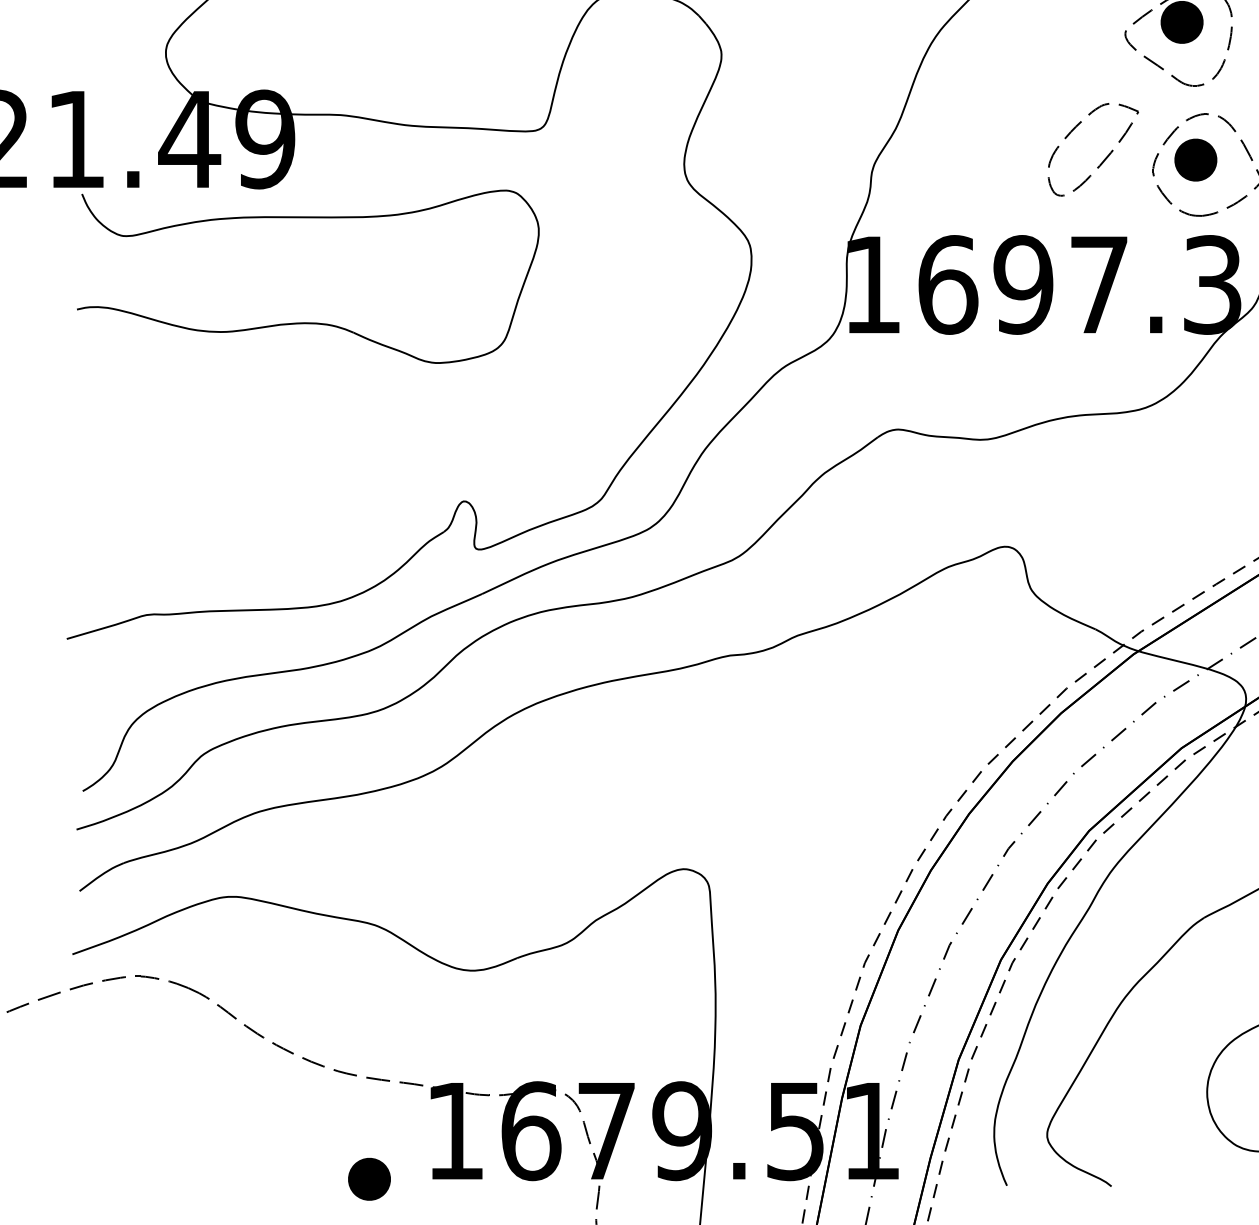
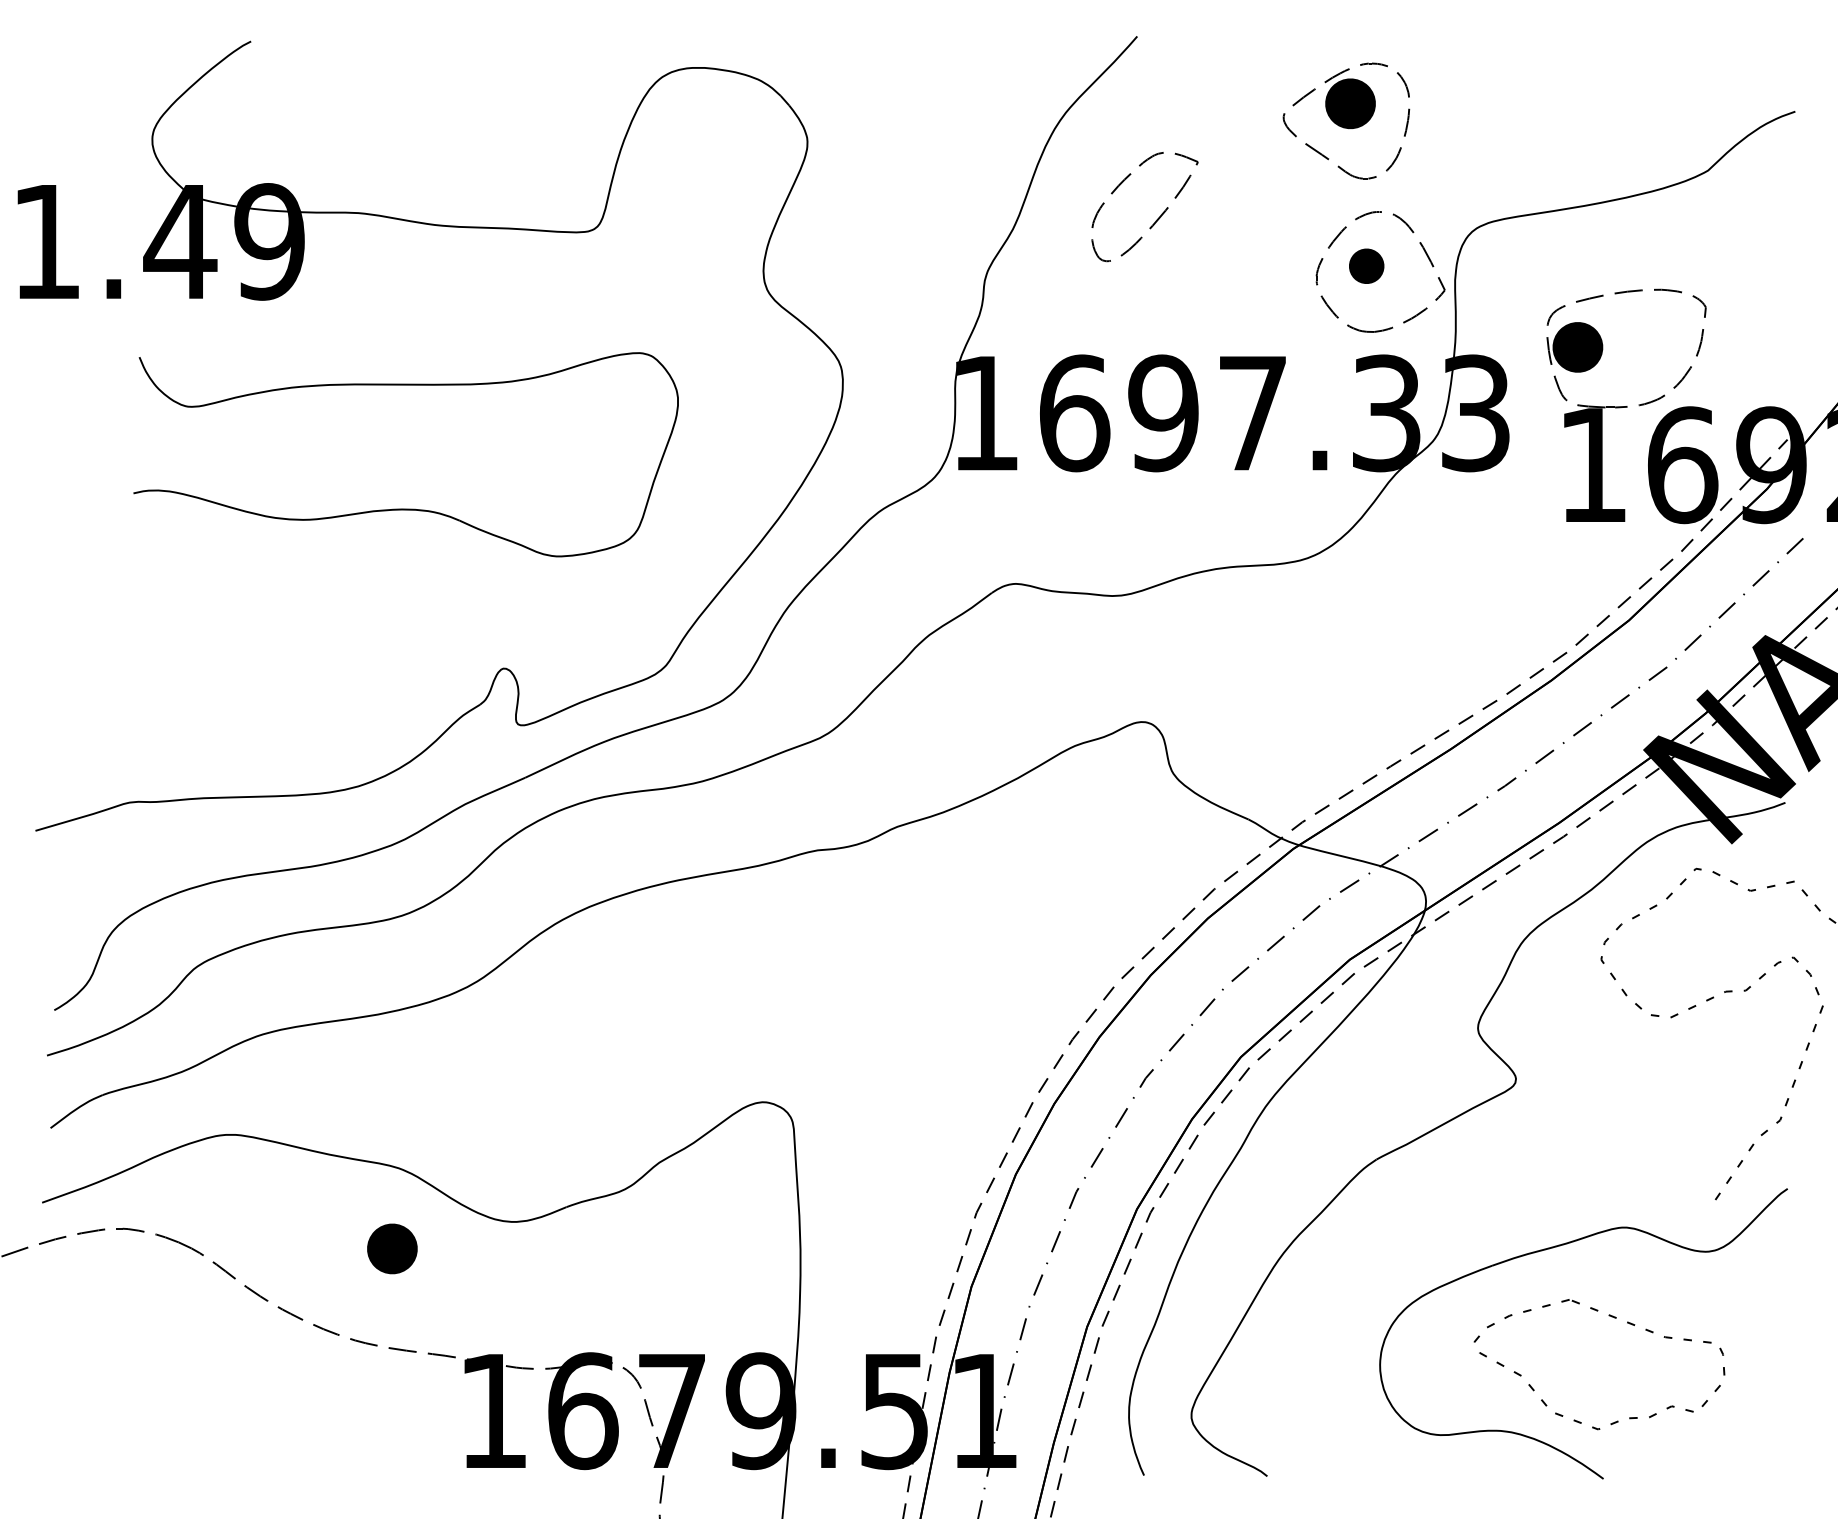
part: (1103, 160) -> (1156, 219), moved
part: (1195, 160) -> (1366, 266), size x0.7
part: (307, 322) -> (405, 508), moved
part: (369, 1178) -> (392, 1248), moved

